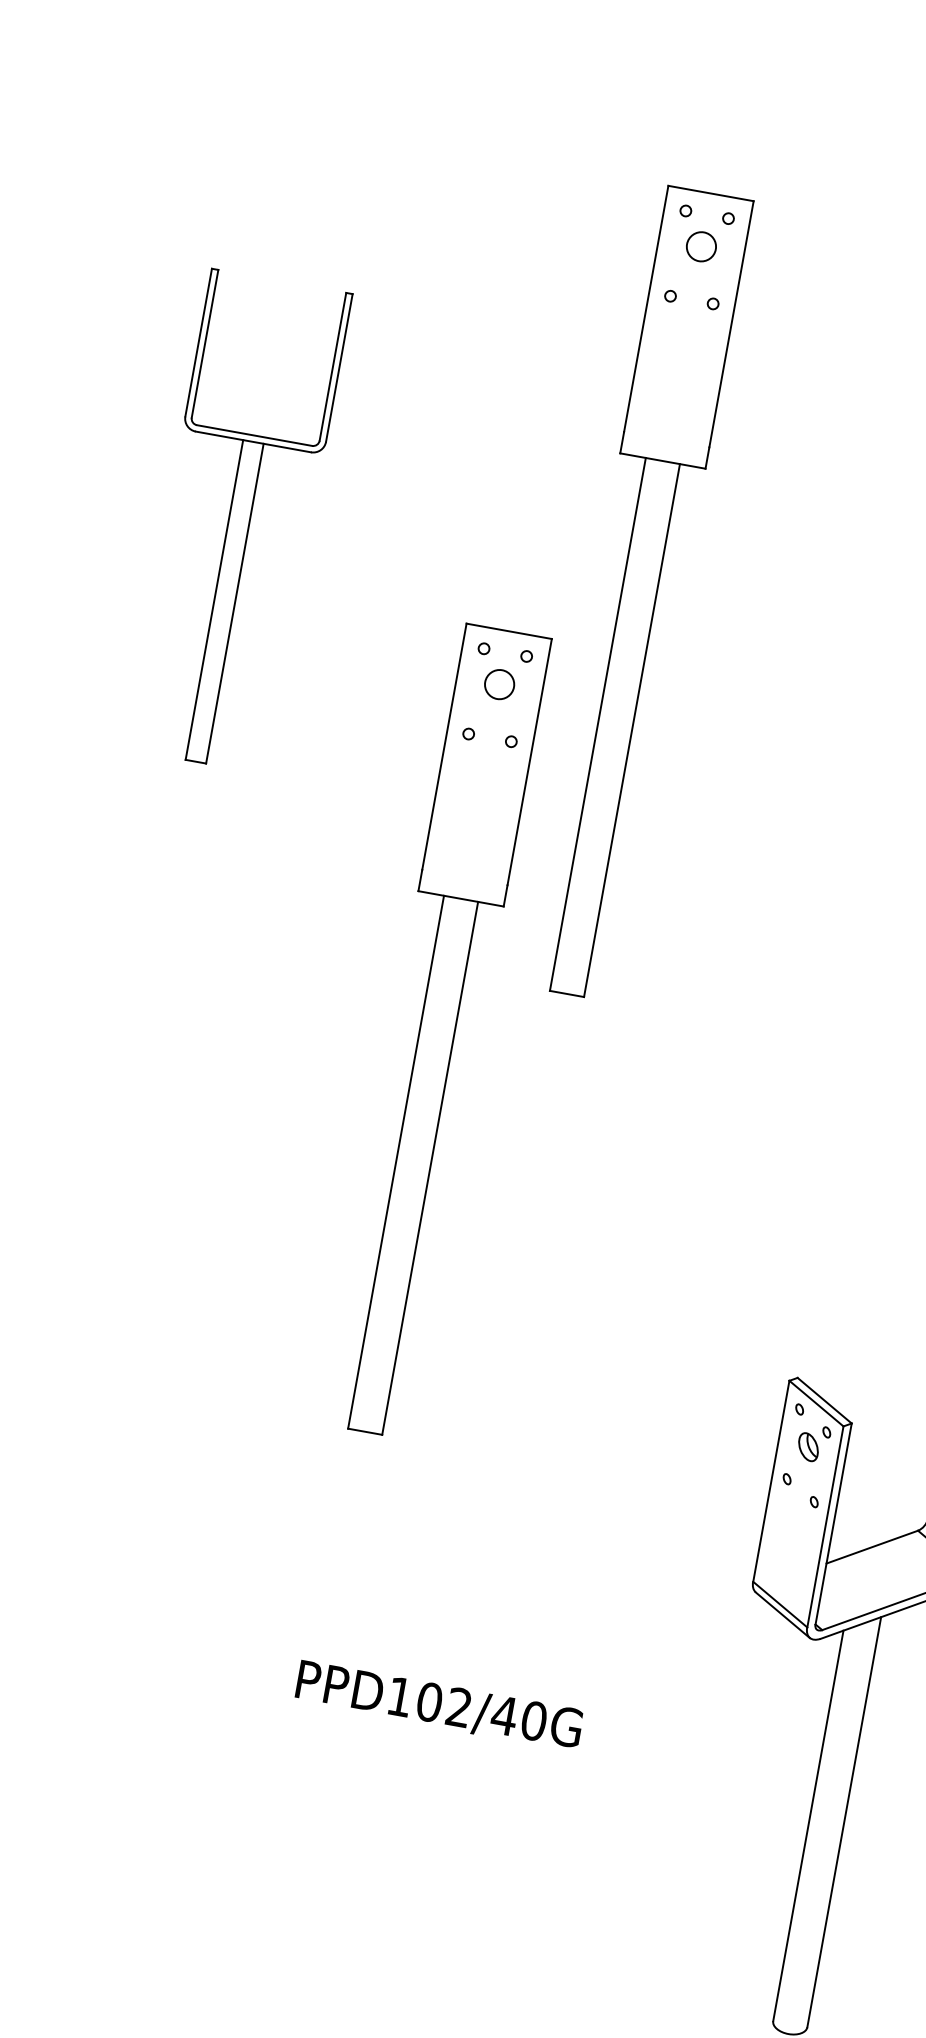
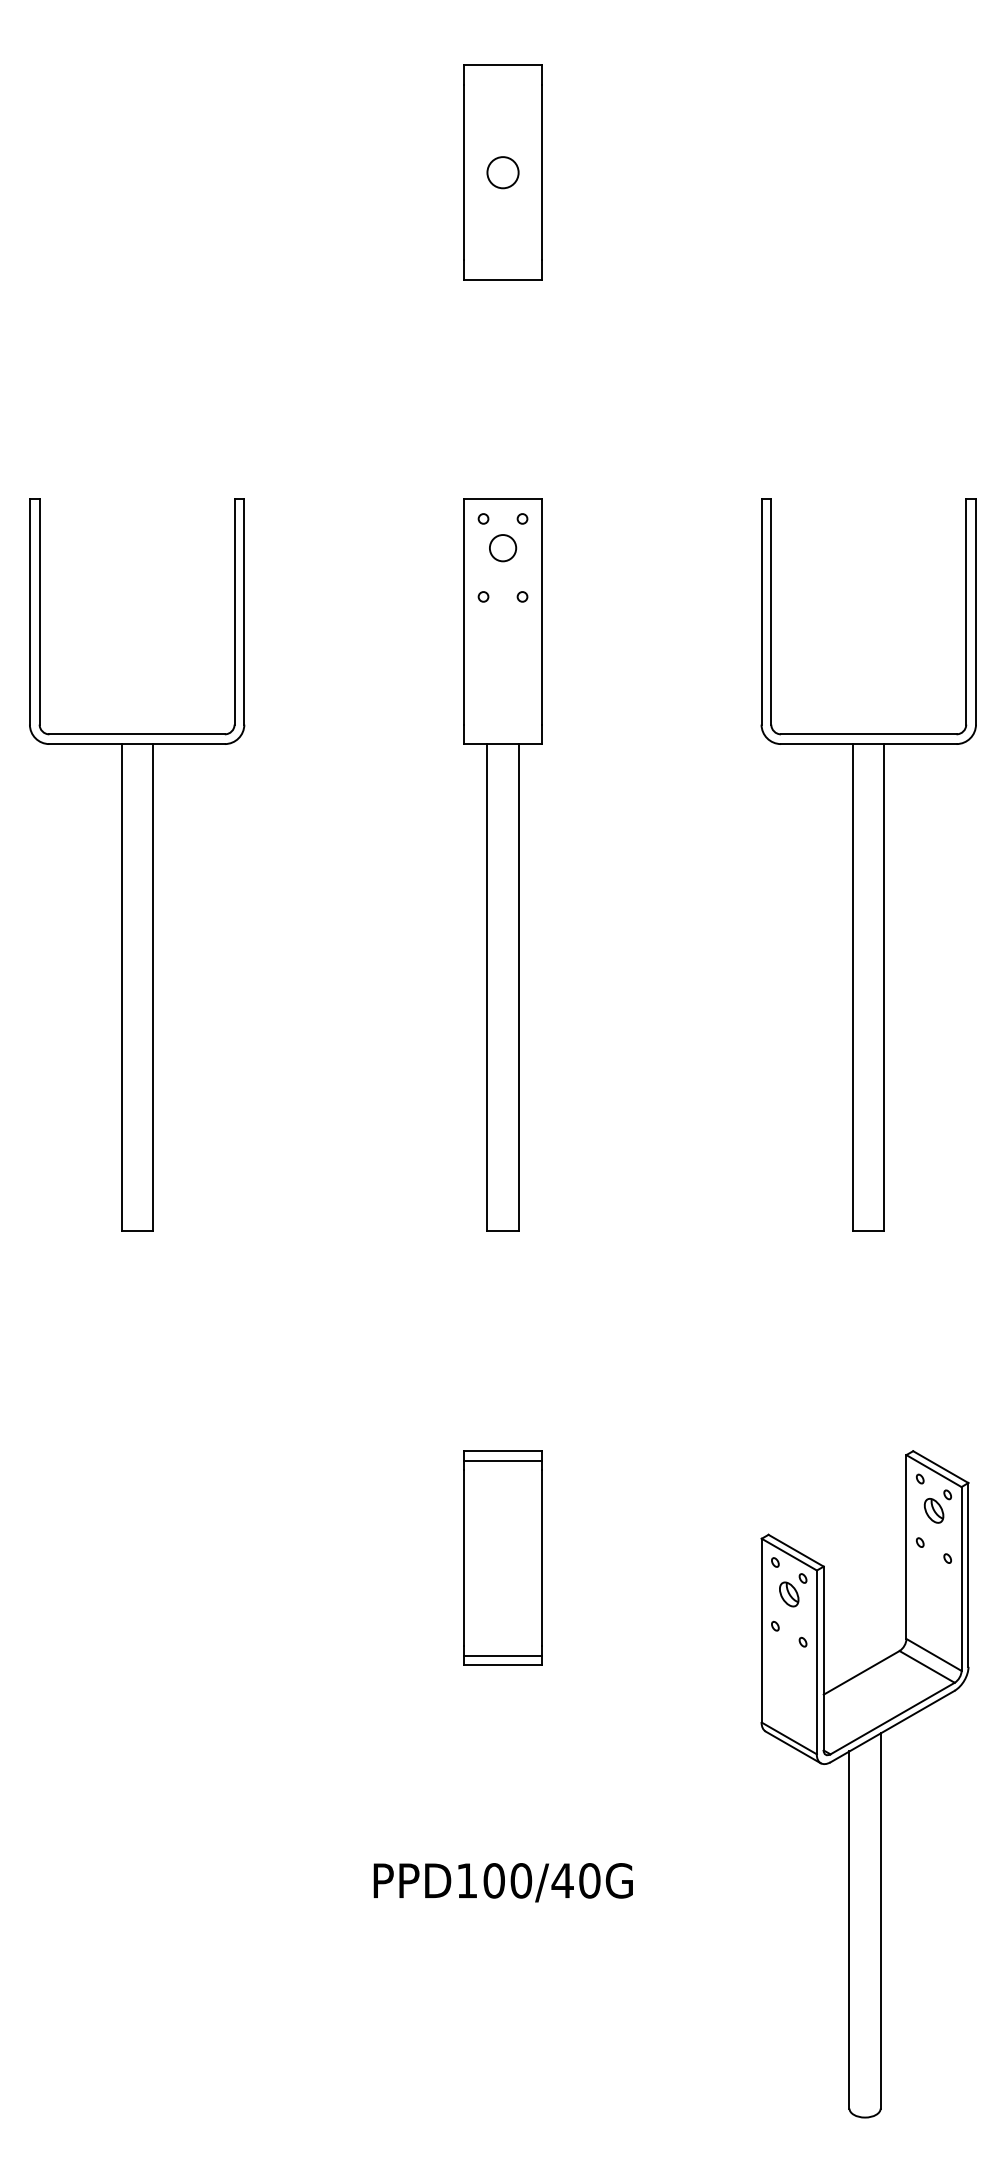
part: (239, 520) -> (137, 864), size x1.67
part: (436, 1030) -> (393, 1284), removed
part: (502, 1350) -> (502, 1557), added
text: (459, 1707) -> (521, 1880), PPD102/40G -> PPD100/40G

